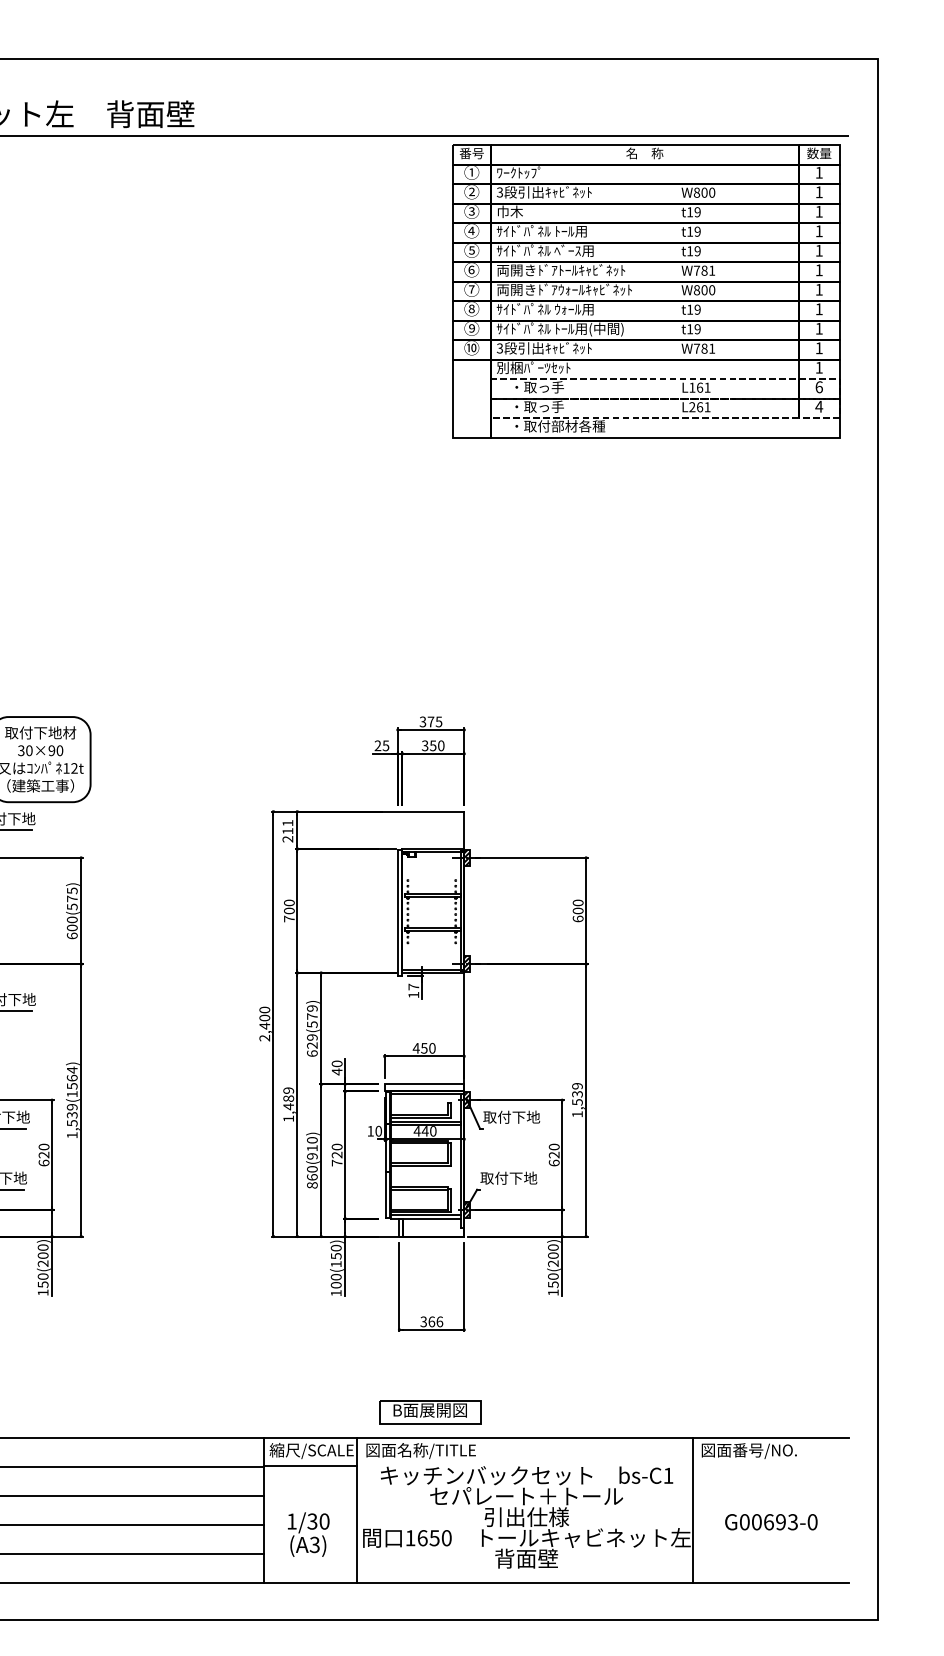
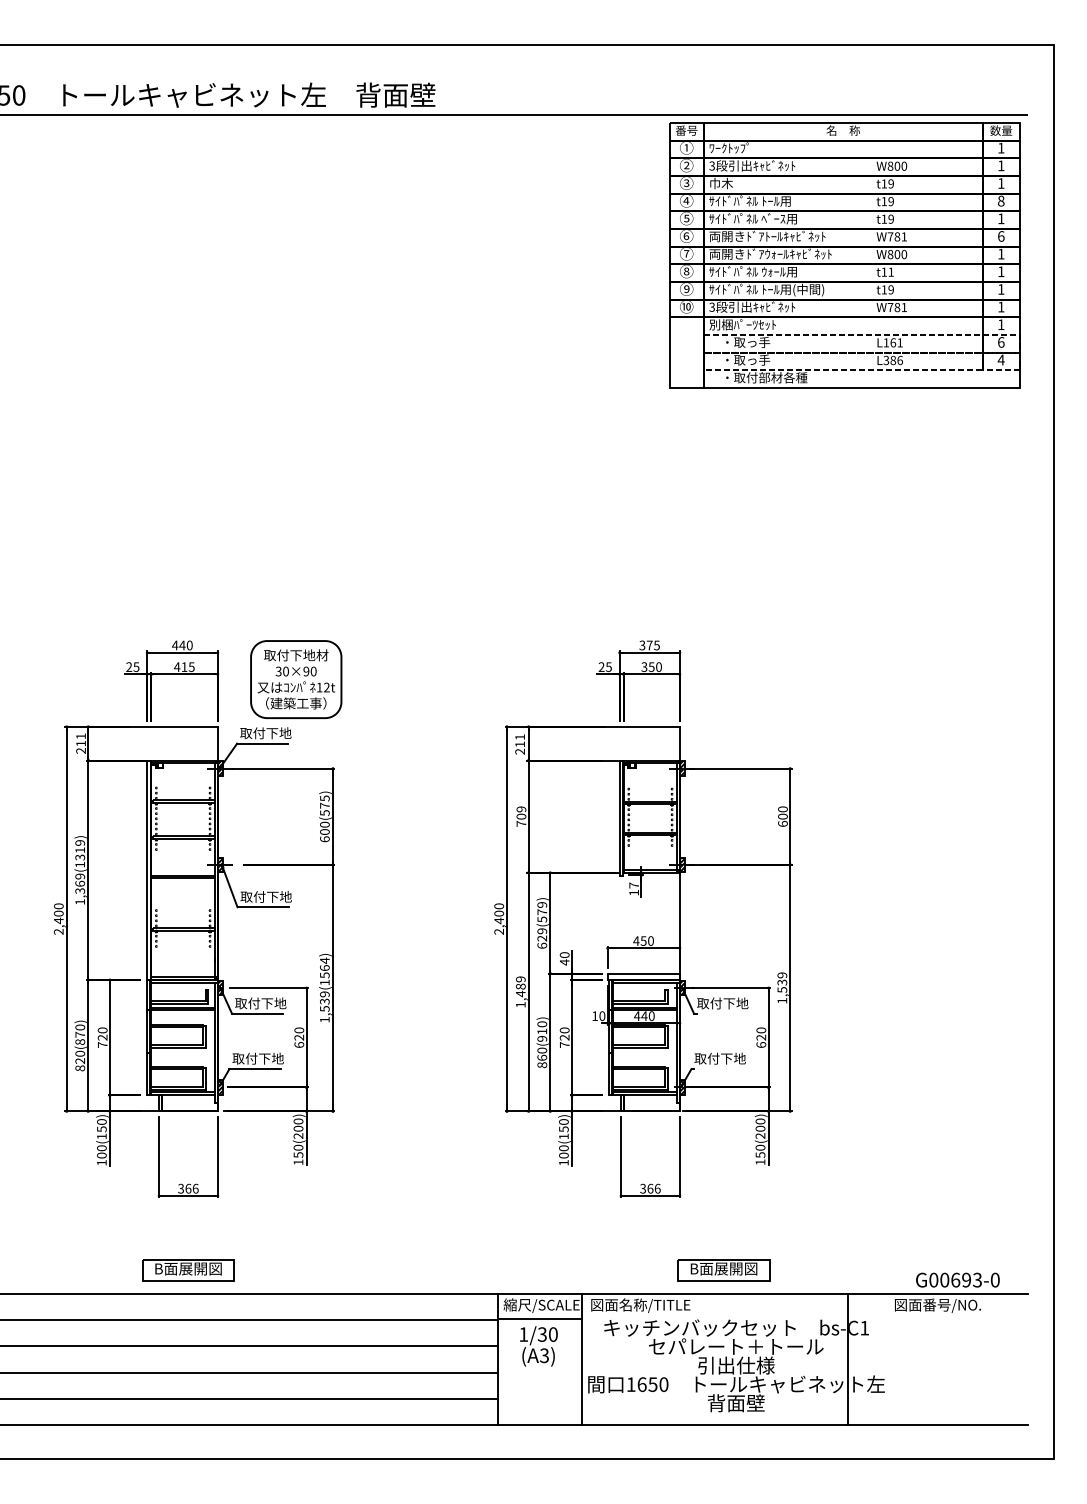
text: (819, 230) -> (1001, 200), 1 -> 8
text: (819, 270) -> (1001, 236), 1 -> 6
text: (696, 308) -> (890, 271), t19 -> t11
text: (699, 407) -> (892, 360), L261 -> L386
text: (289, 903) -> (521, 809), 700 -> 709
part: (429, 1412) -> (723, 1270), moved
line: (693, 1510) -> (848, 1359), moved
text: (770, 1521) -> (957, 1279), moved
text: (308, 1534) -> (538, 1346), moved

